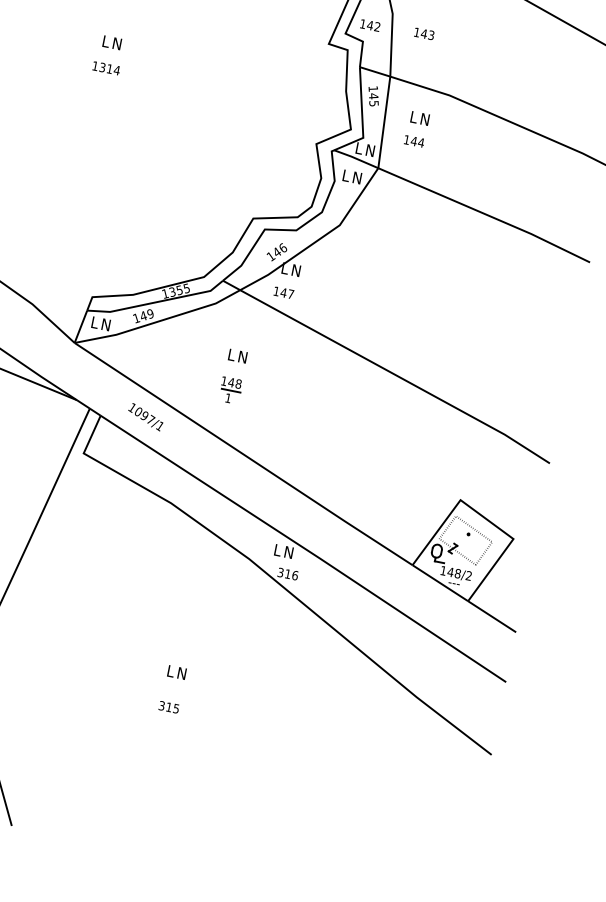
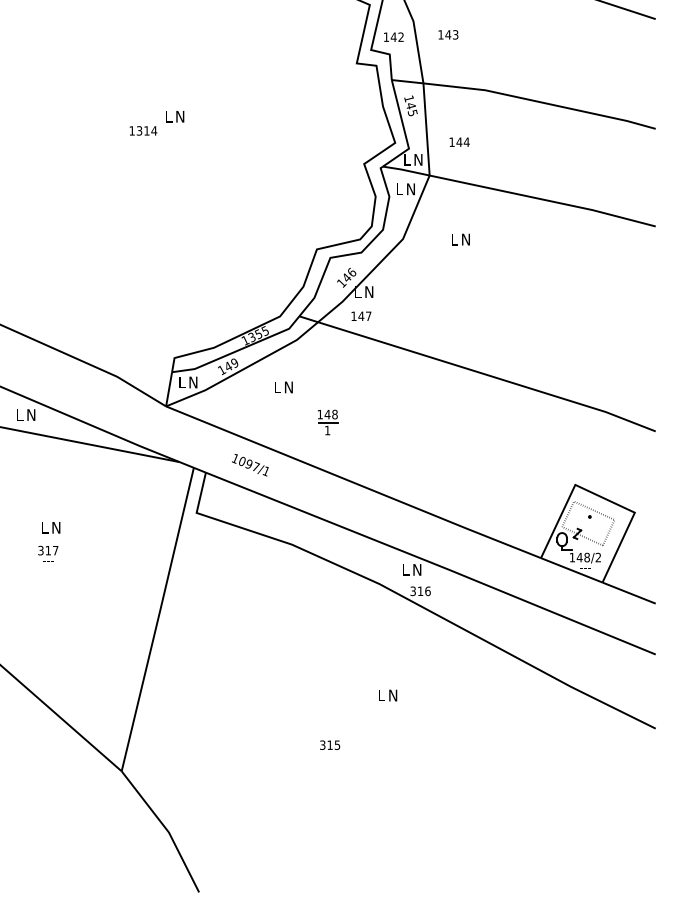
text: (112, 42) -> (175, 116), moved
text: (419, 118) -> (460, 239), moved
text: (237, 356) -> (283, 387), moved
text: (177, 672) -> (388, 695), moved

